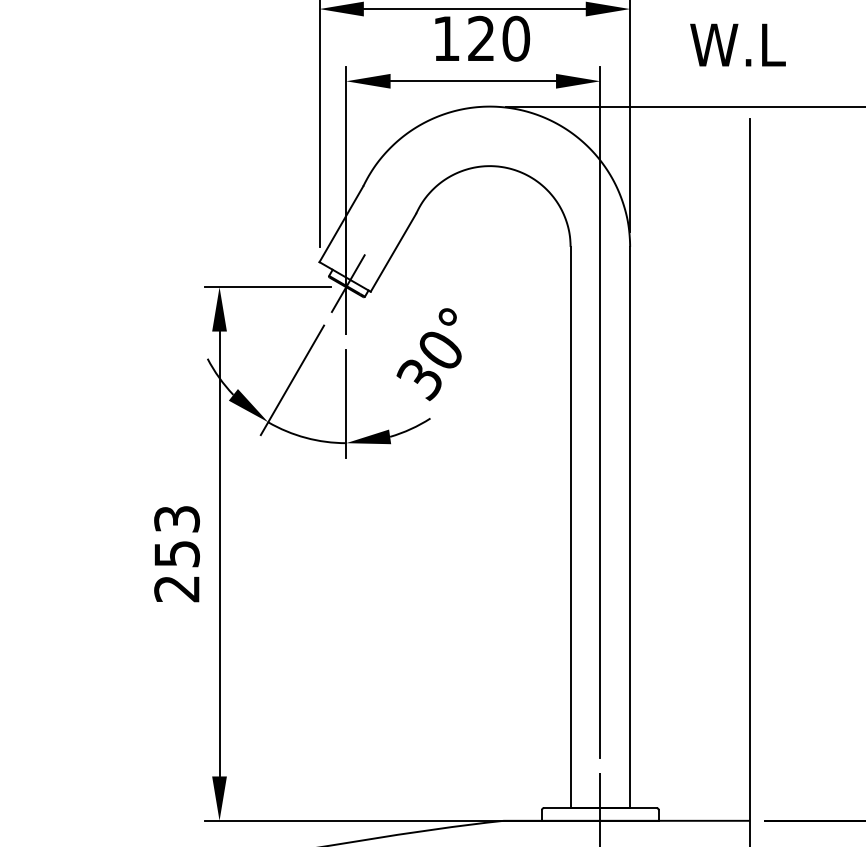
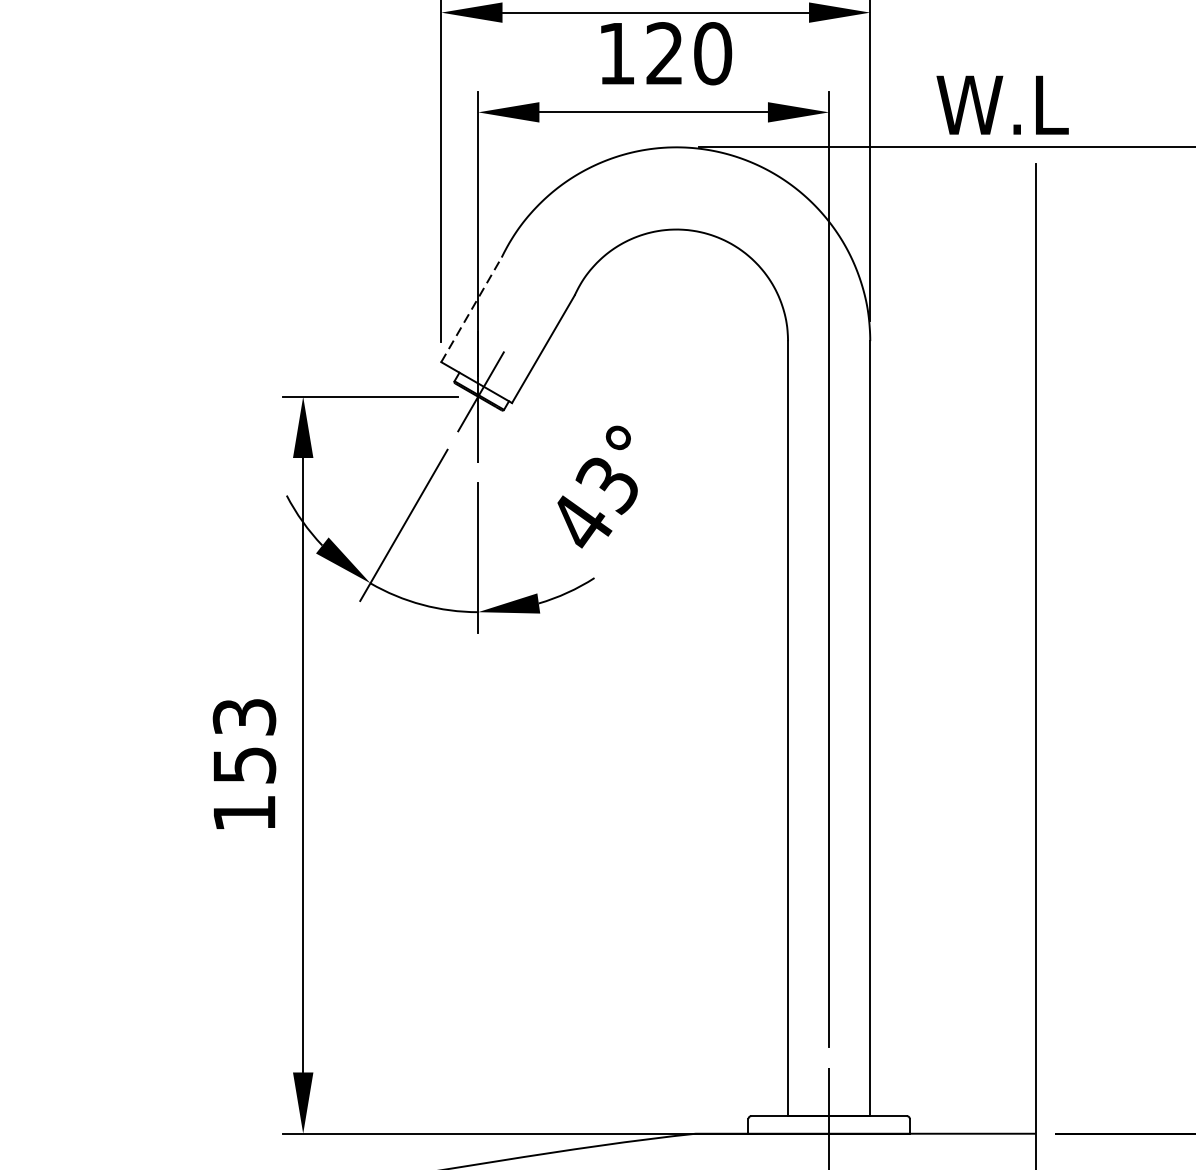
text: (737, 44) -> (1001, 104), moved
line: (341, 224) -> (471, 310), solid -> dashed
text: (428, 366) -> (591, 506), 30° -> 43°
text: (176, 589) -> (243, 814), 253 -> 153

